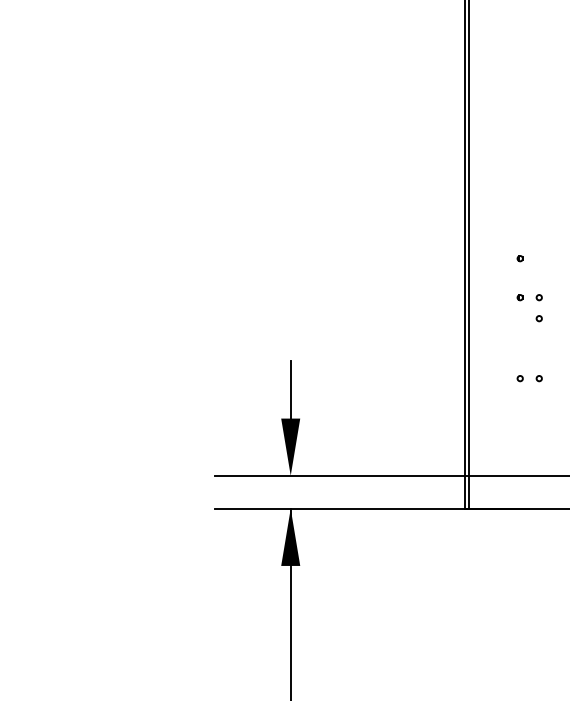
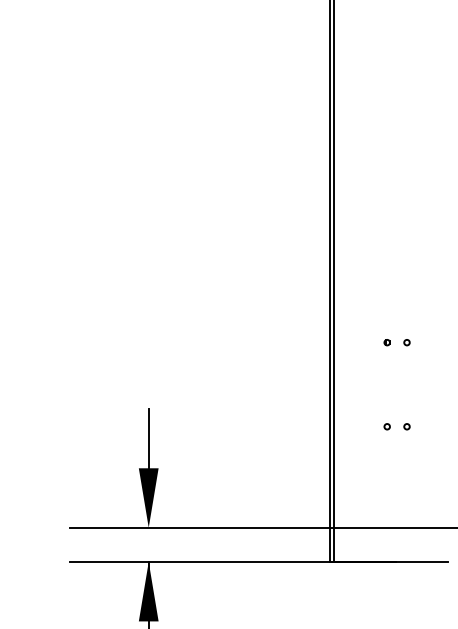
part: (519, 258) -> (386, 301), removed
circle: (538, 318) -> (406, 364), removed

